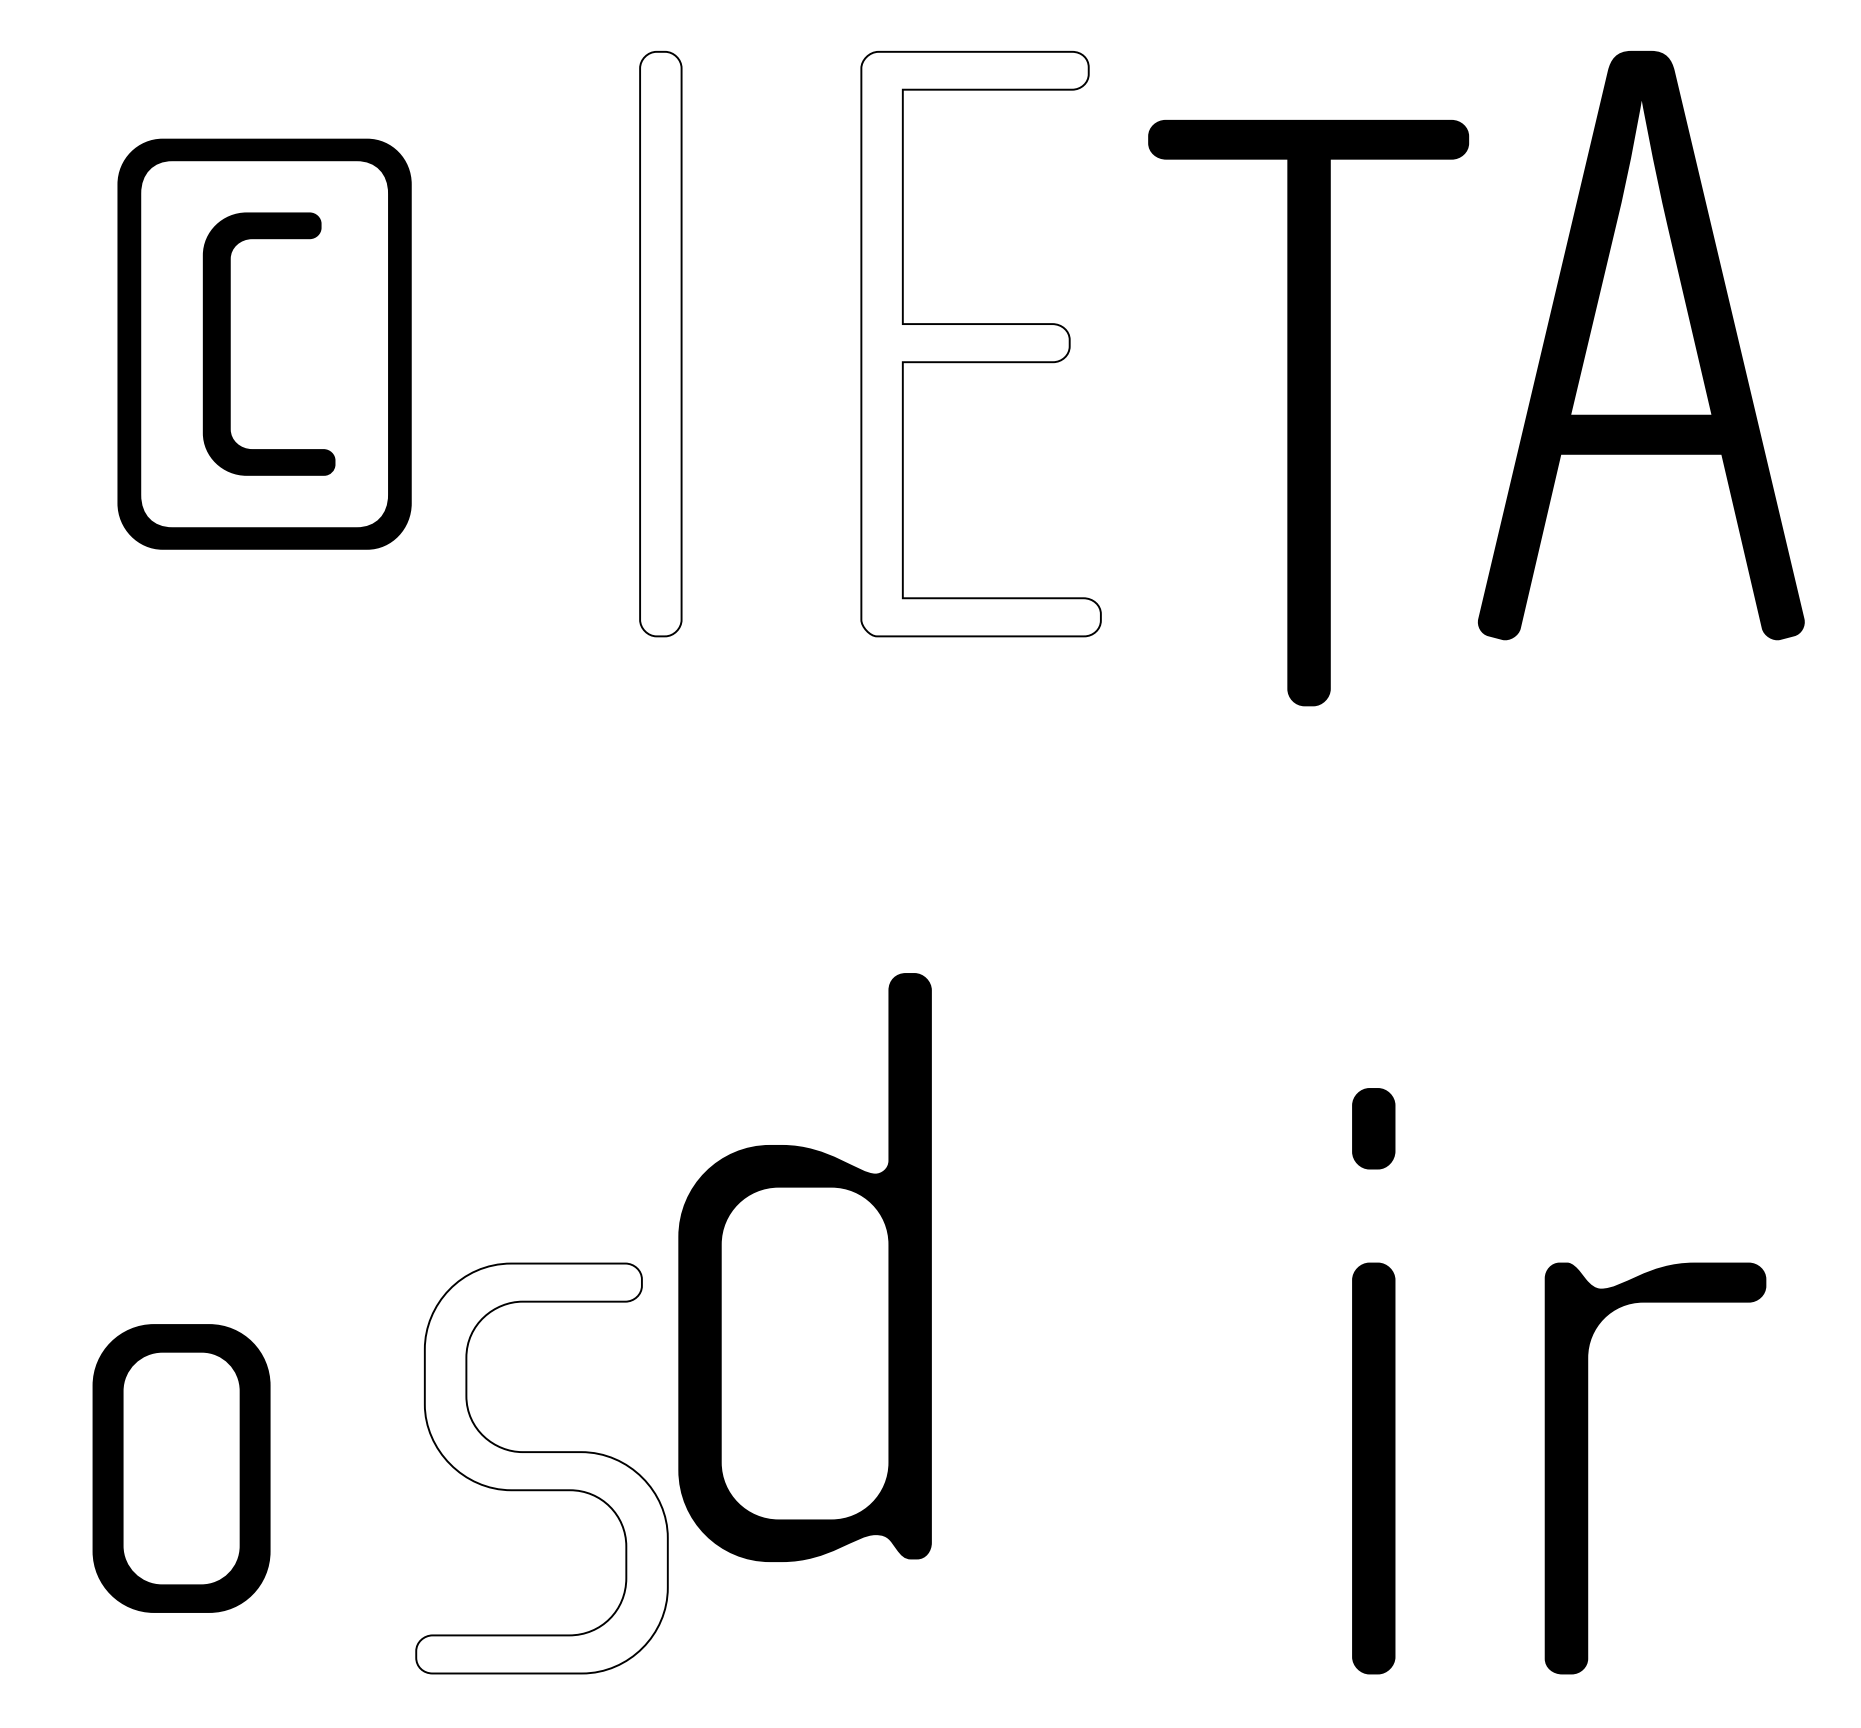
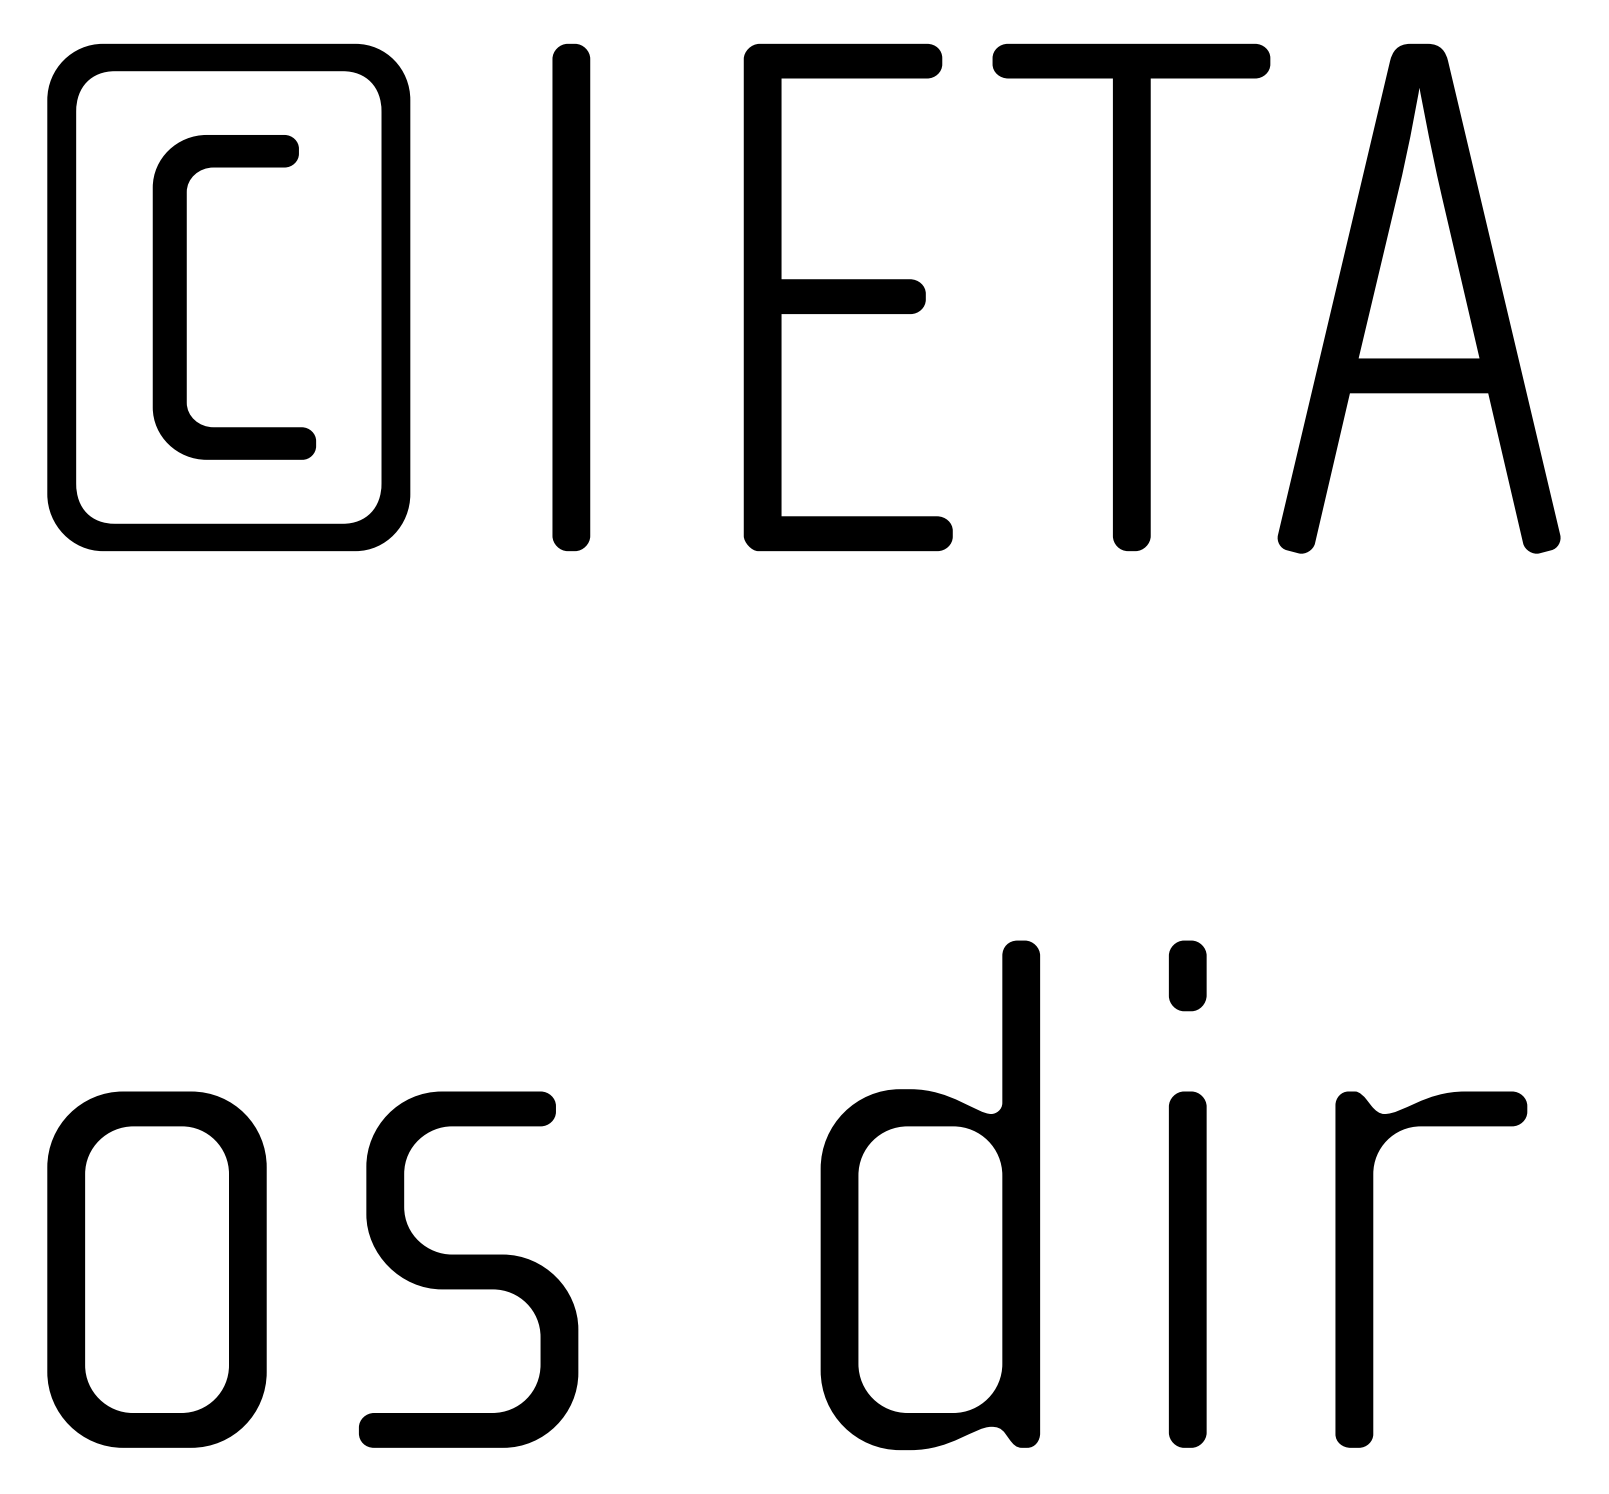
fill: (660, 343) -> (571, 296), added
fill: (980, 343) -> (847, 296), added
part: (264, 344) -> (228, 297), size x1.43
part: (1308, 413) -> (1131, 297), moved
part: (804, 1267) -> (929, 1195), moved
part: (181, 1468) -> (156, 1269), size x1.43
fill: (541, 1468) -> (468, 1269), added

